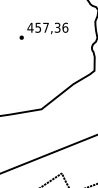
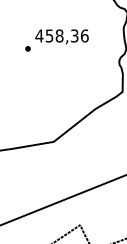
text: (45, 27) -> (58, 35), 457,36 -> 458,36

